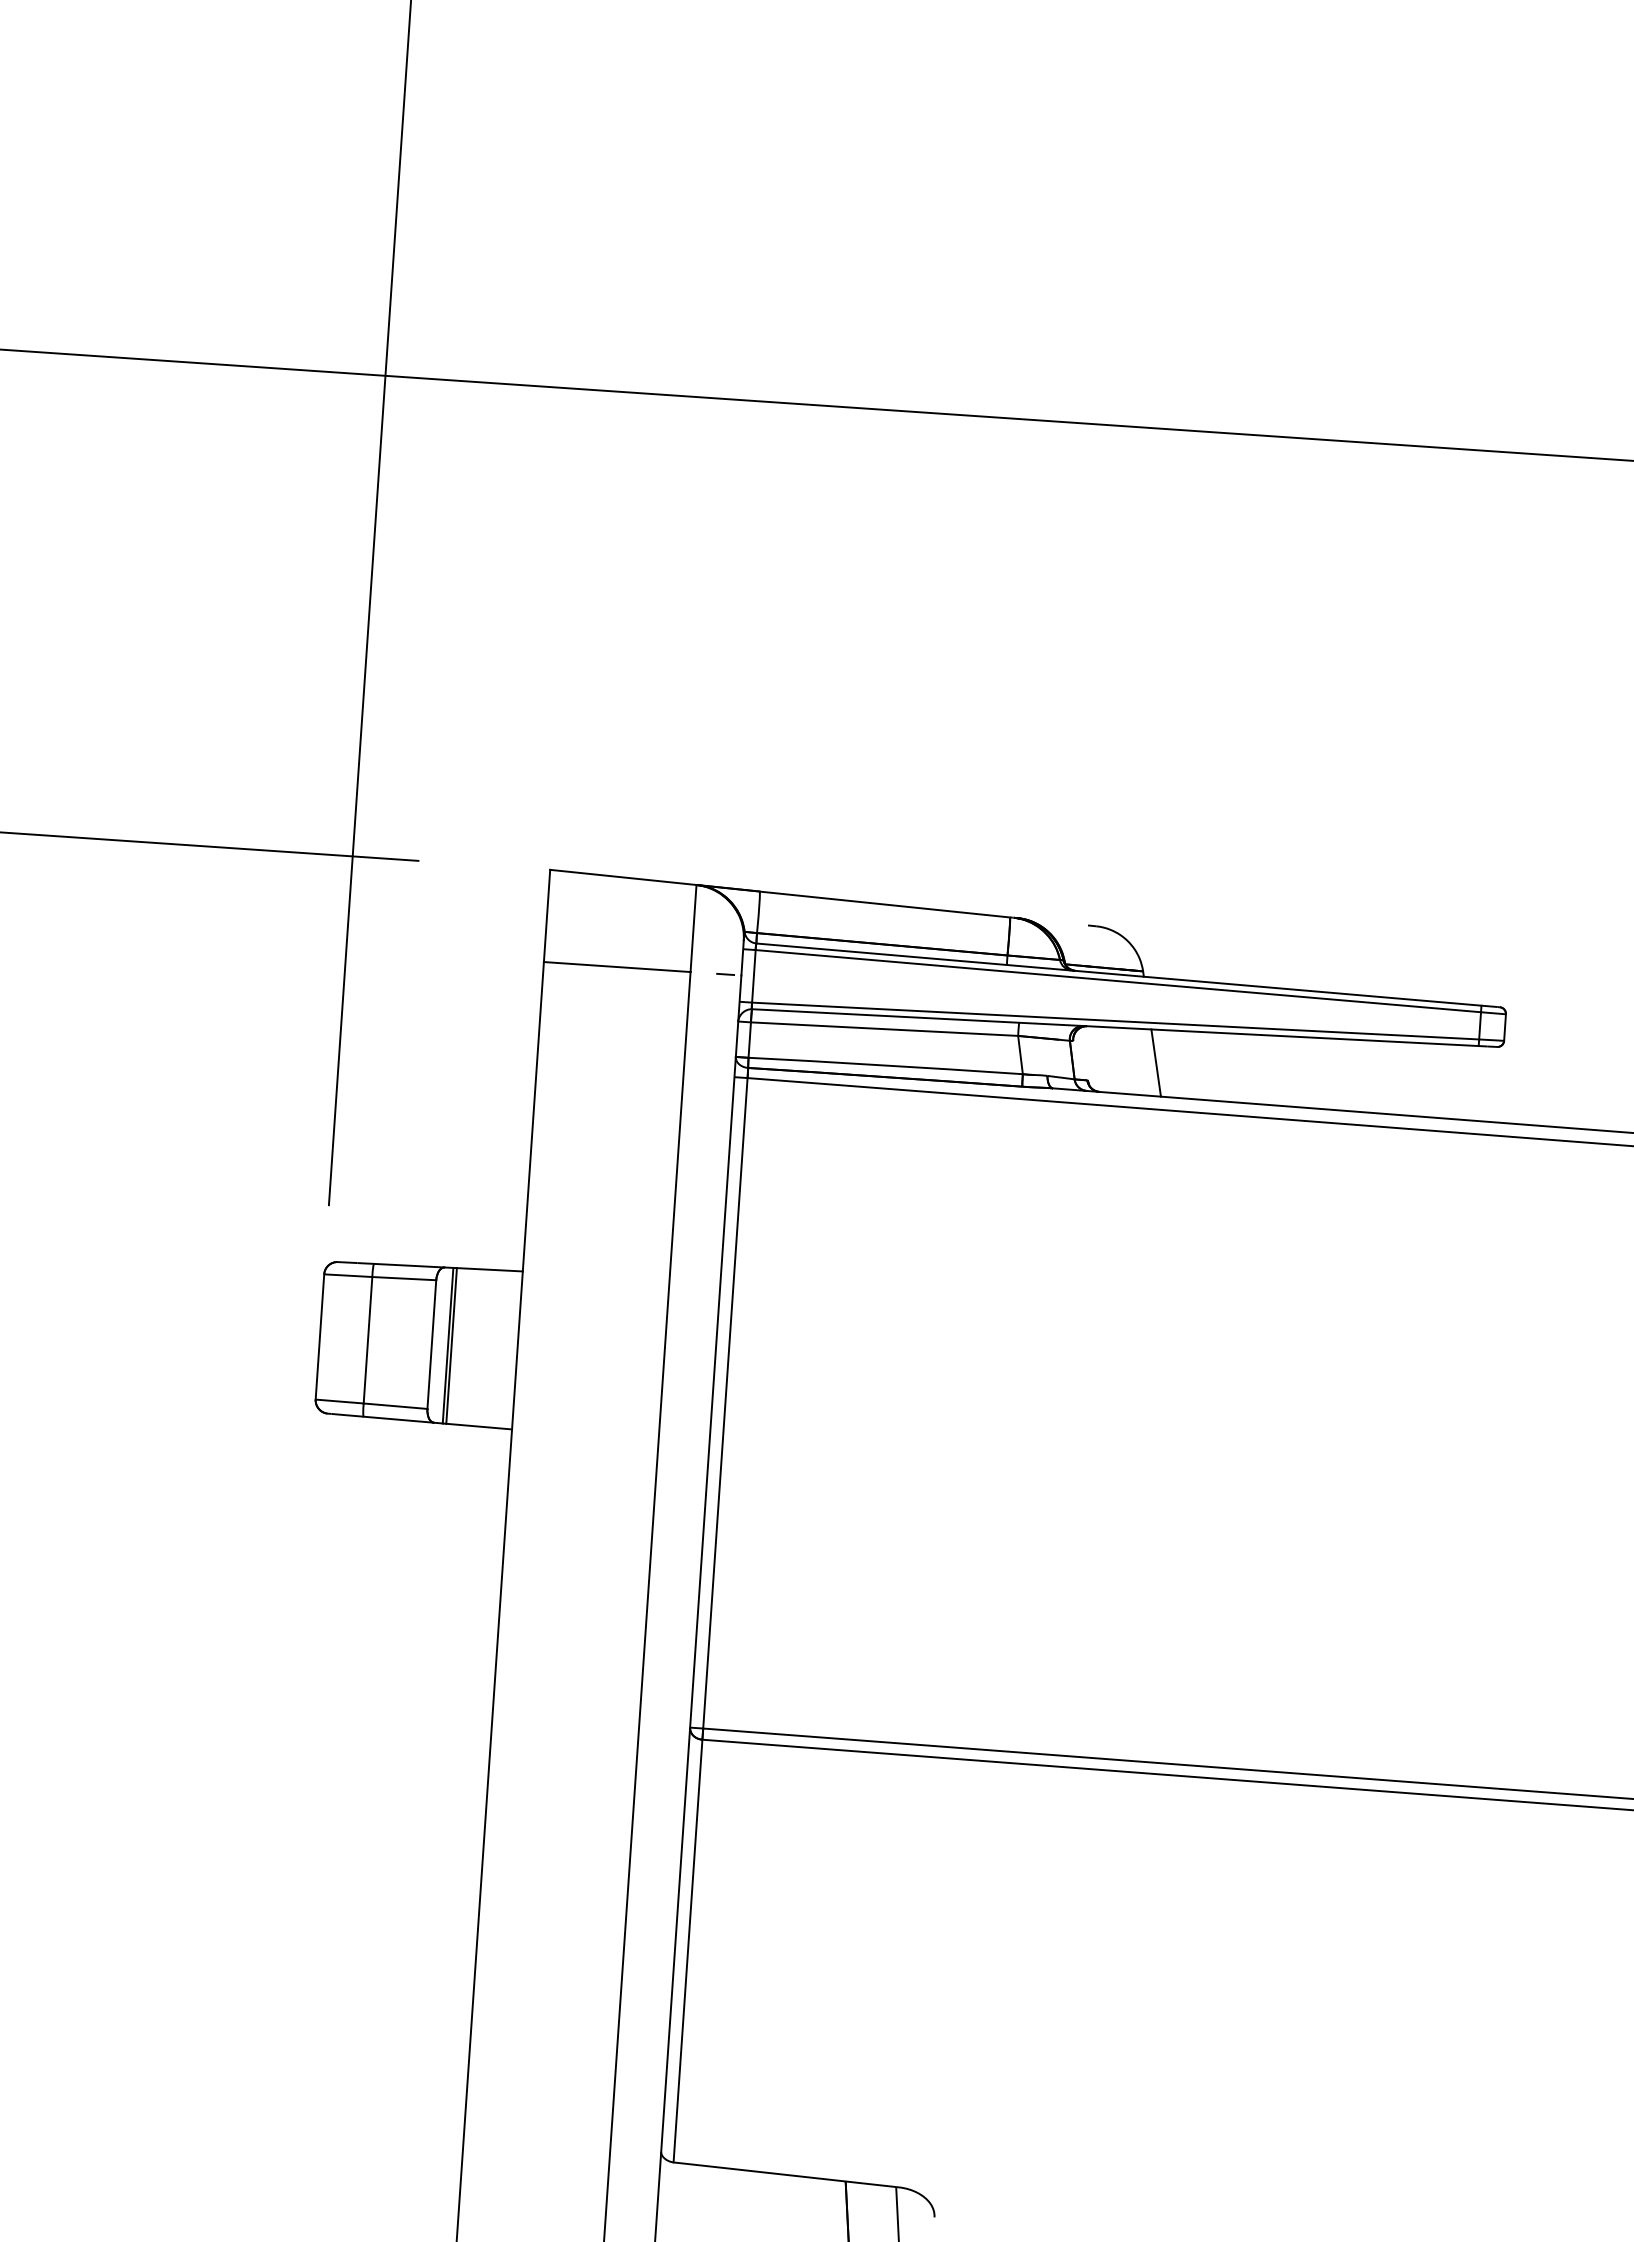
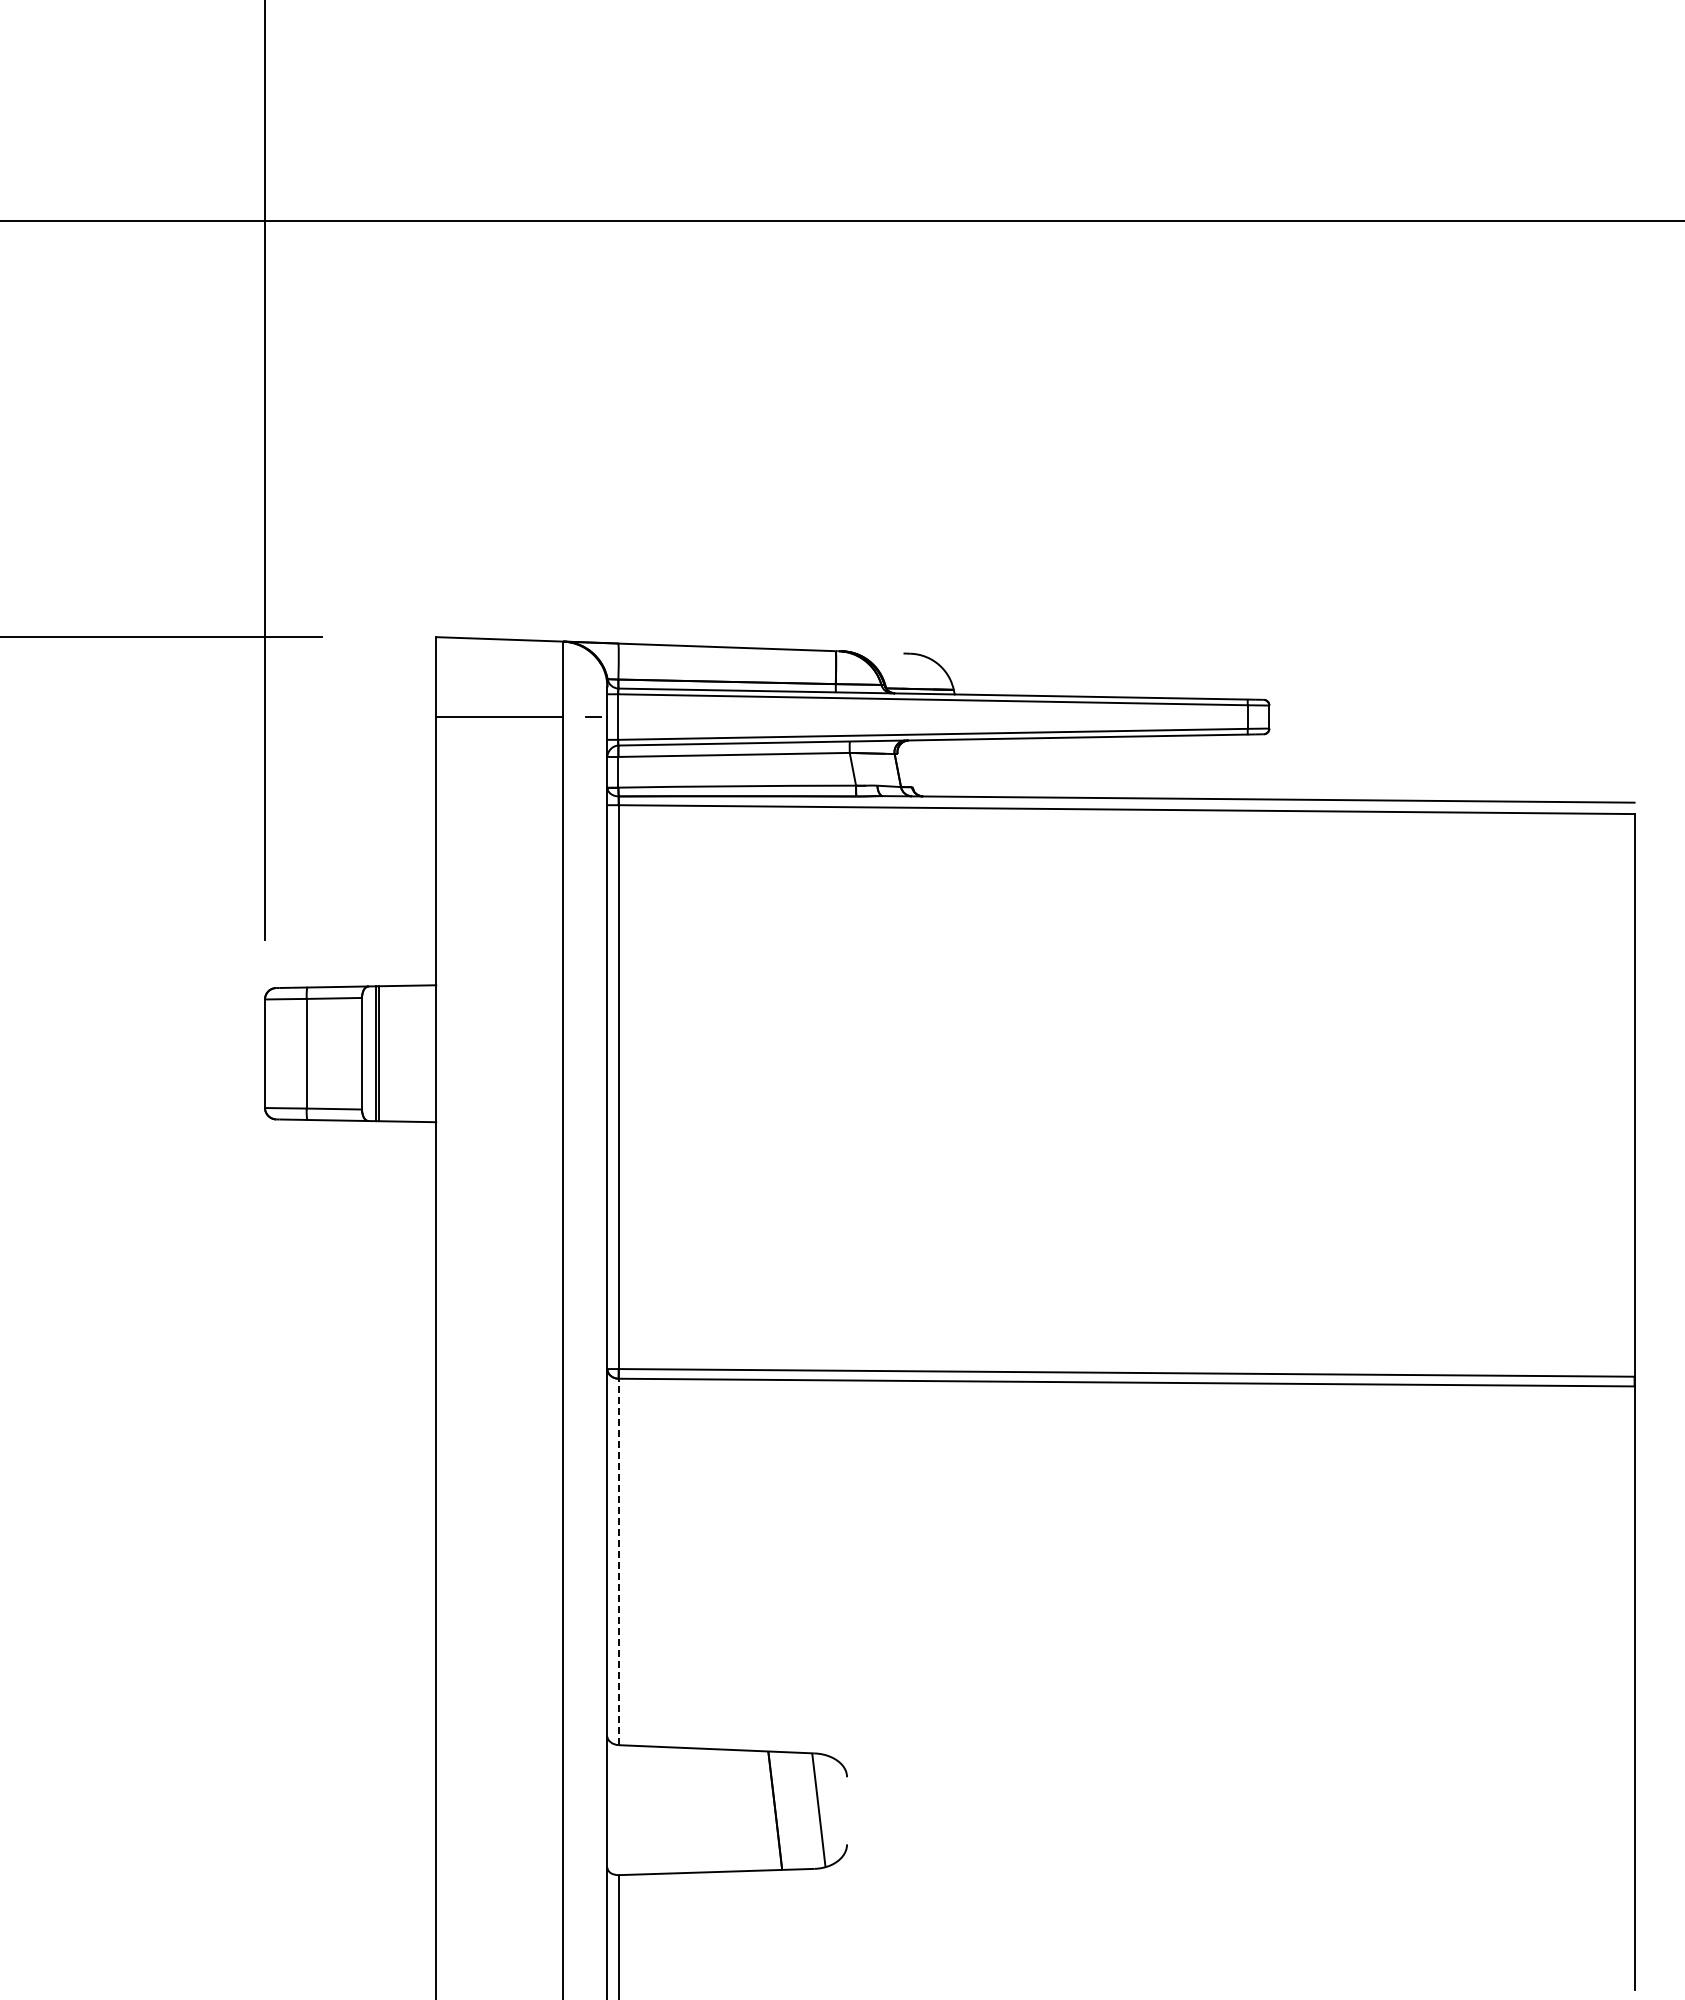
line: (1156, 1062) -> (970, 767), removed
line: (687, 1950) -> (618, 1561), solid -> dashed

